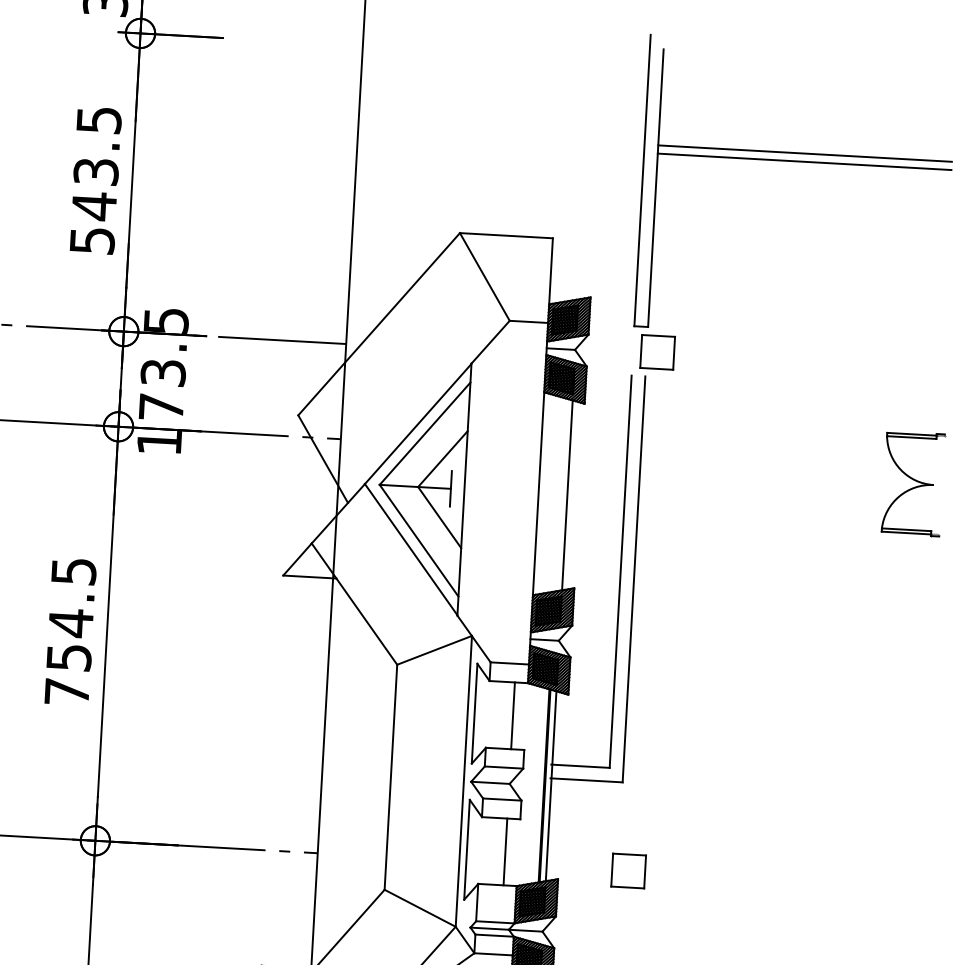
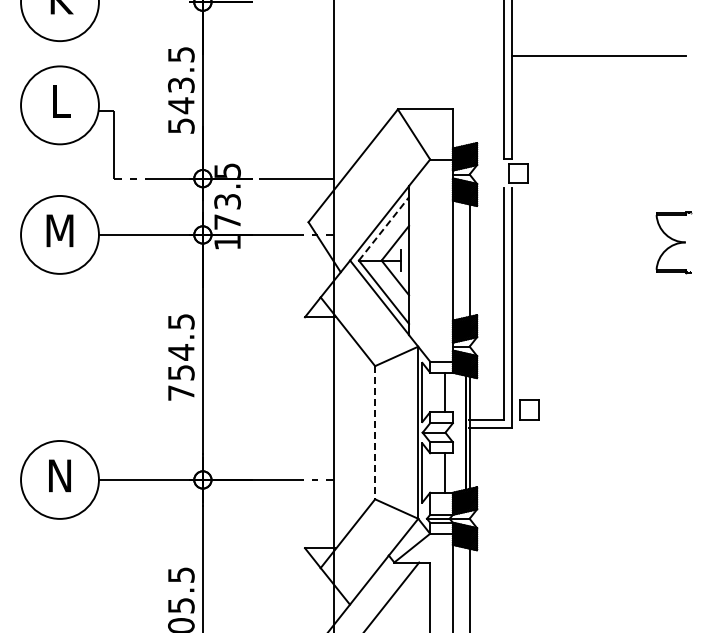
line: (804, 154) -> (598, 51), removed
line: (426, 433) -> (384, 228), solid -> dashed
line: (391, 776) -> (375, 432), solid -> dashed
part: (628, 869) -> (529, 409), moved

